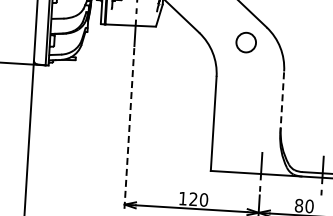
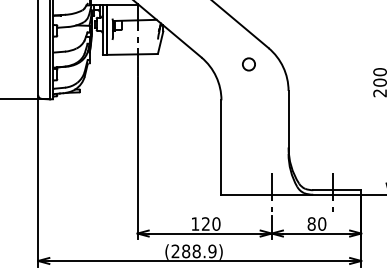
circle: (245, 42) -> (248, 64), size x0.62
line: (282, 102) -> (288, 121), dashed -> solid
line: (129, 129) -> (137, 158), dashed -> solid

